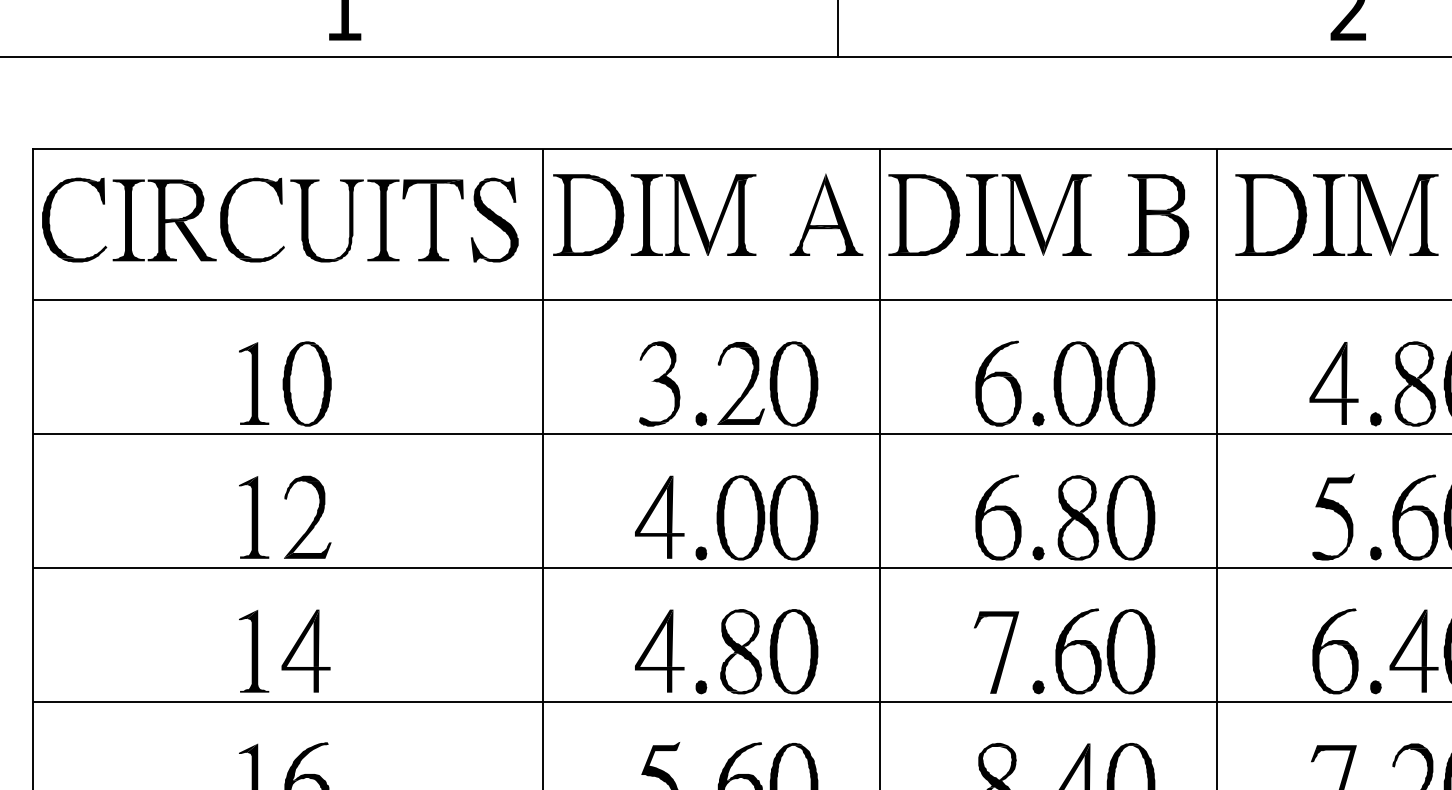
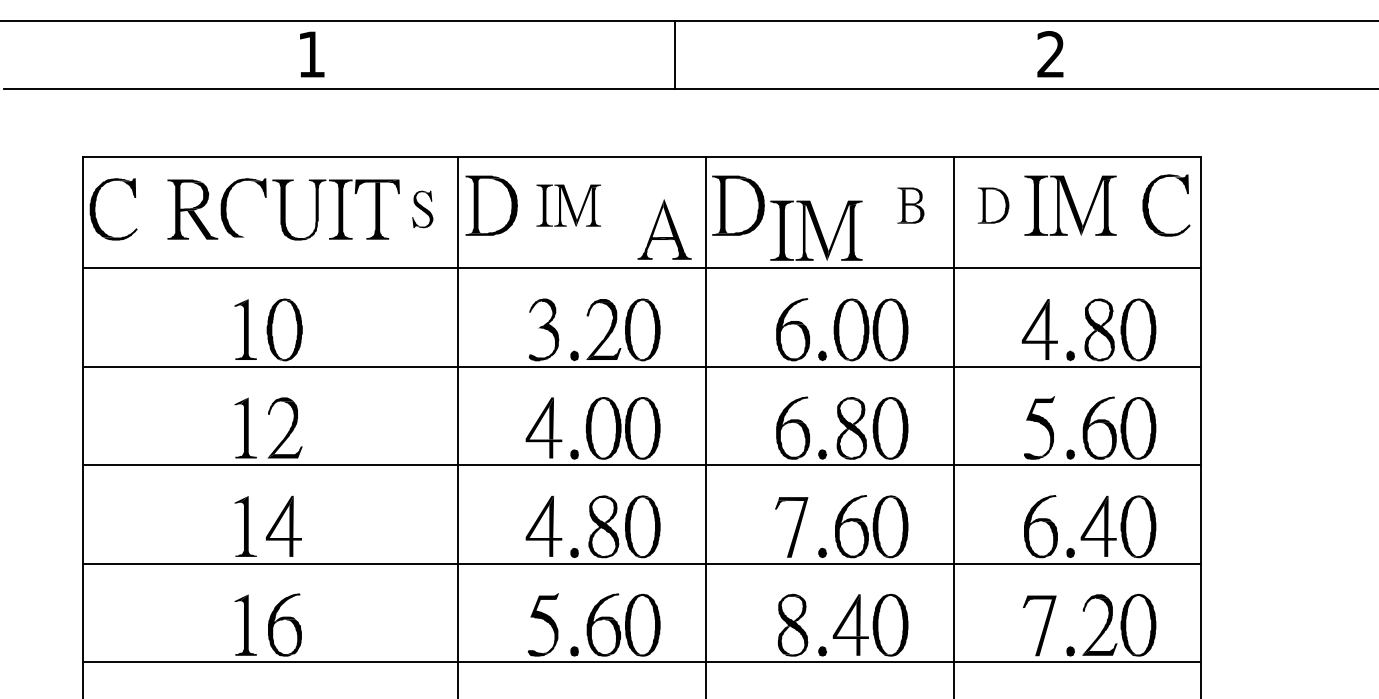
part: (693, 214) -> (568, 205), size x0.7
part: (826, 214) -> (664, 229), moved
part: (1028, 214) -> (816, 230), moved
part: (1158, 214) -> (910, 205), size x0.6
part: (1270, 214) -> (993, 205), size x0.6
fill: (128, 220) -> (153, 209), removed
part: (494, 220) -> (422, 209), size x0.6
fill: (261, 254) -> (251, 234), removed

